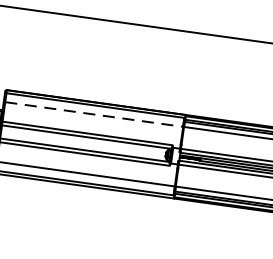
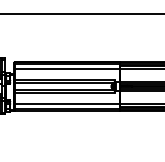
line: (94, 115) -> (67, 69), dashed -> solid

